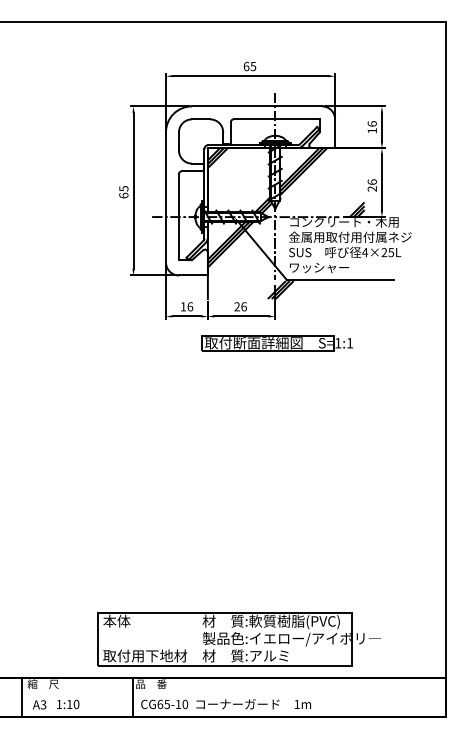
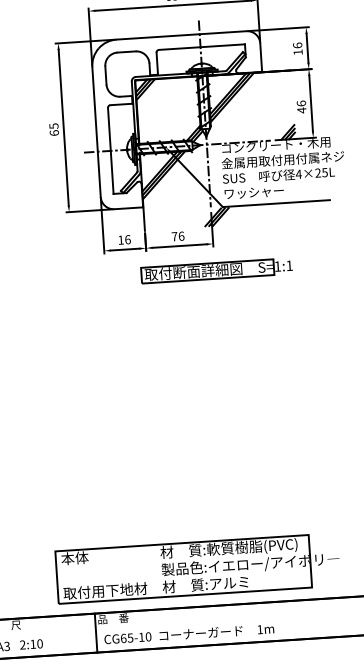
text: (371, 189) -> (301, 110), 26 -> 46
text: (236, 306) -> (173, 236), 26 -> 76
text: (59, 703) -> (22, 644), 1:10 -> 2:10

